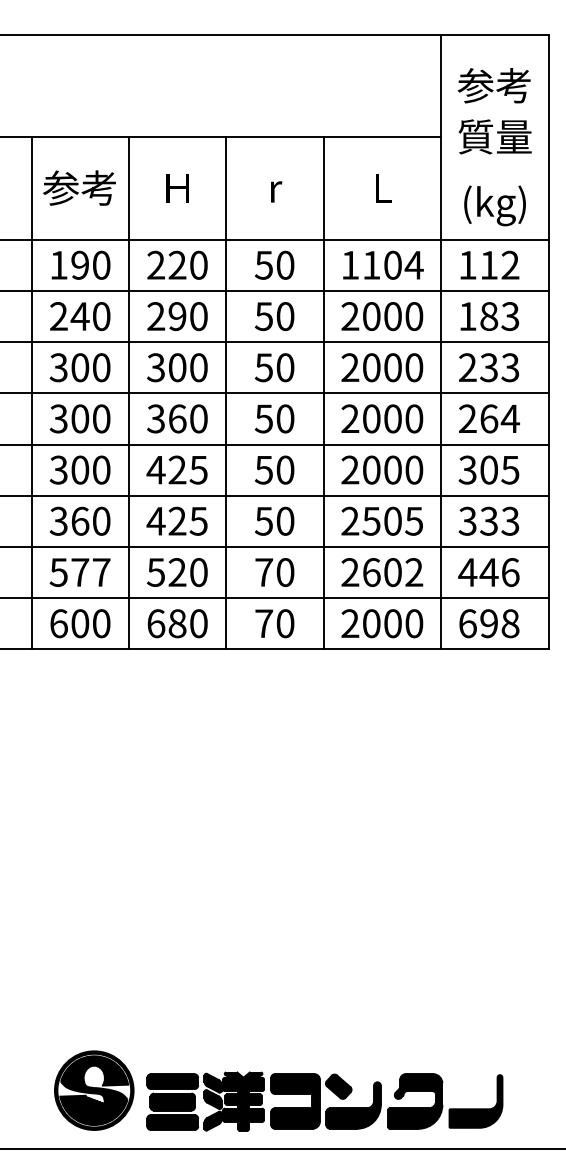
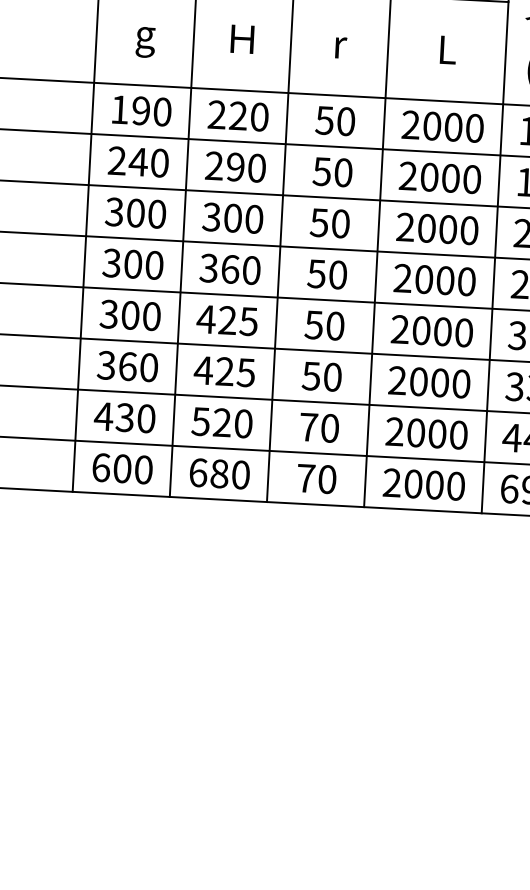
text: (79, 191) -> (144, 37), 参考 -> g
text: (382, 264) -> (443, 125), 1104 -> 2000
text: (392, 520) -> (439, 382), 2505 -> 2000
text: (79, 572) -> (124, 417), 577 -> 430
text: (393, 572) -> (437, 434), 2602 -> 2000

